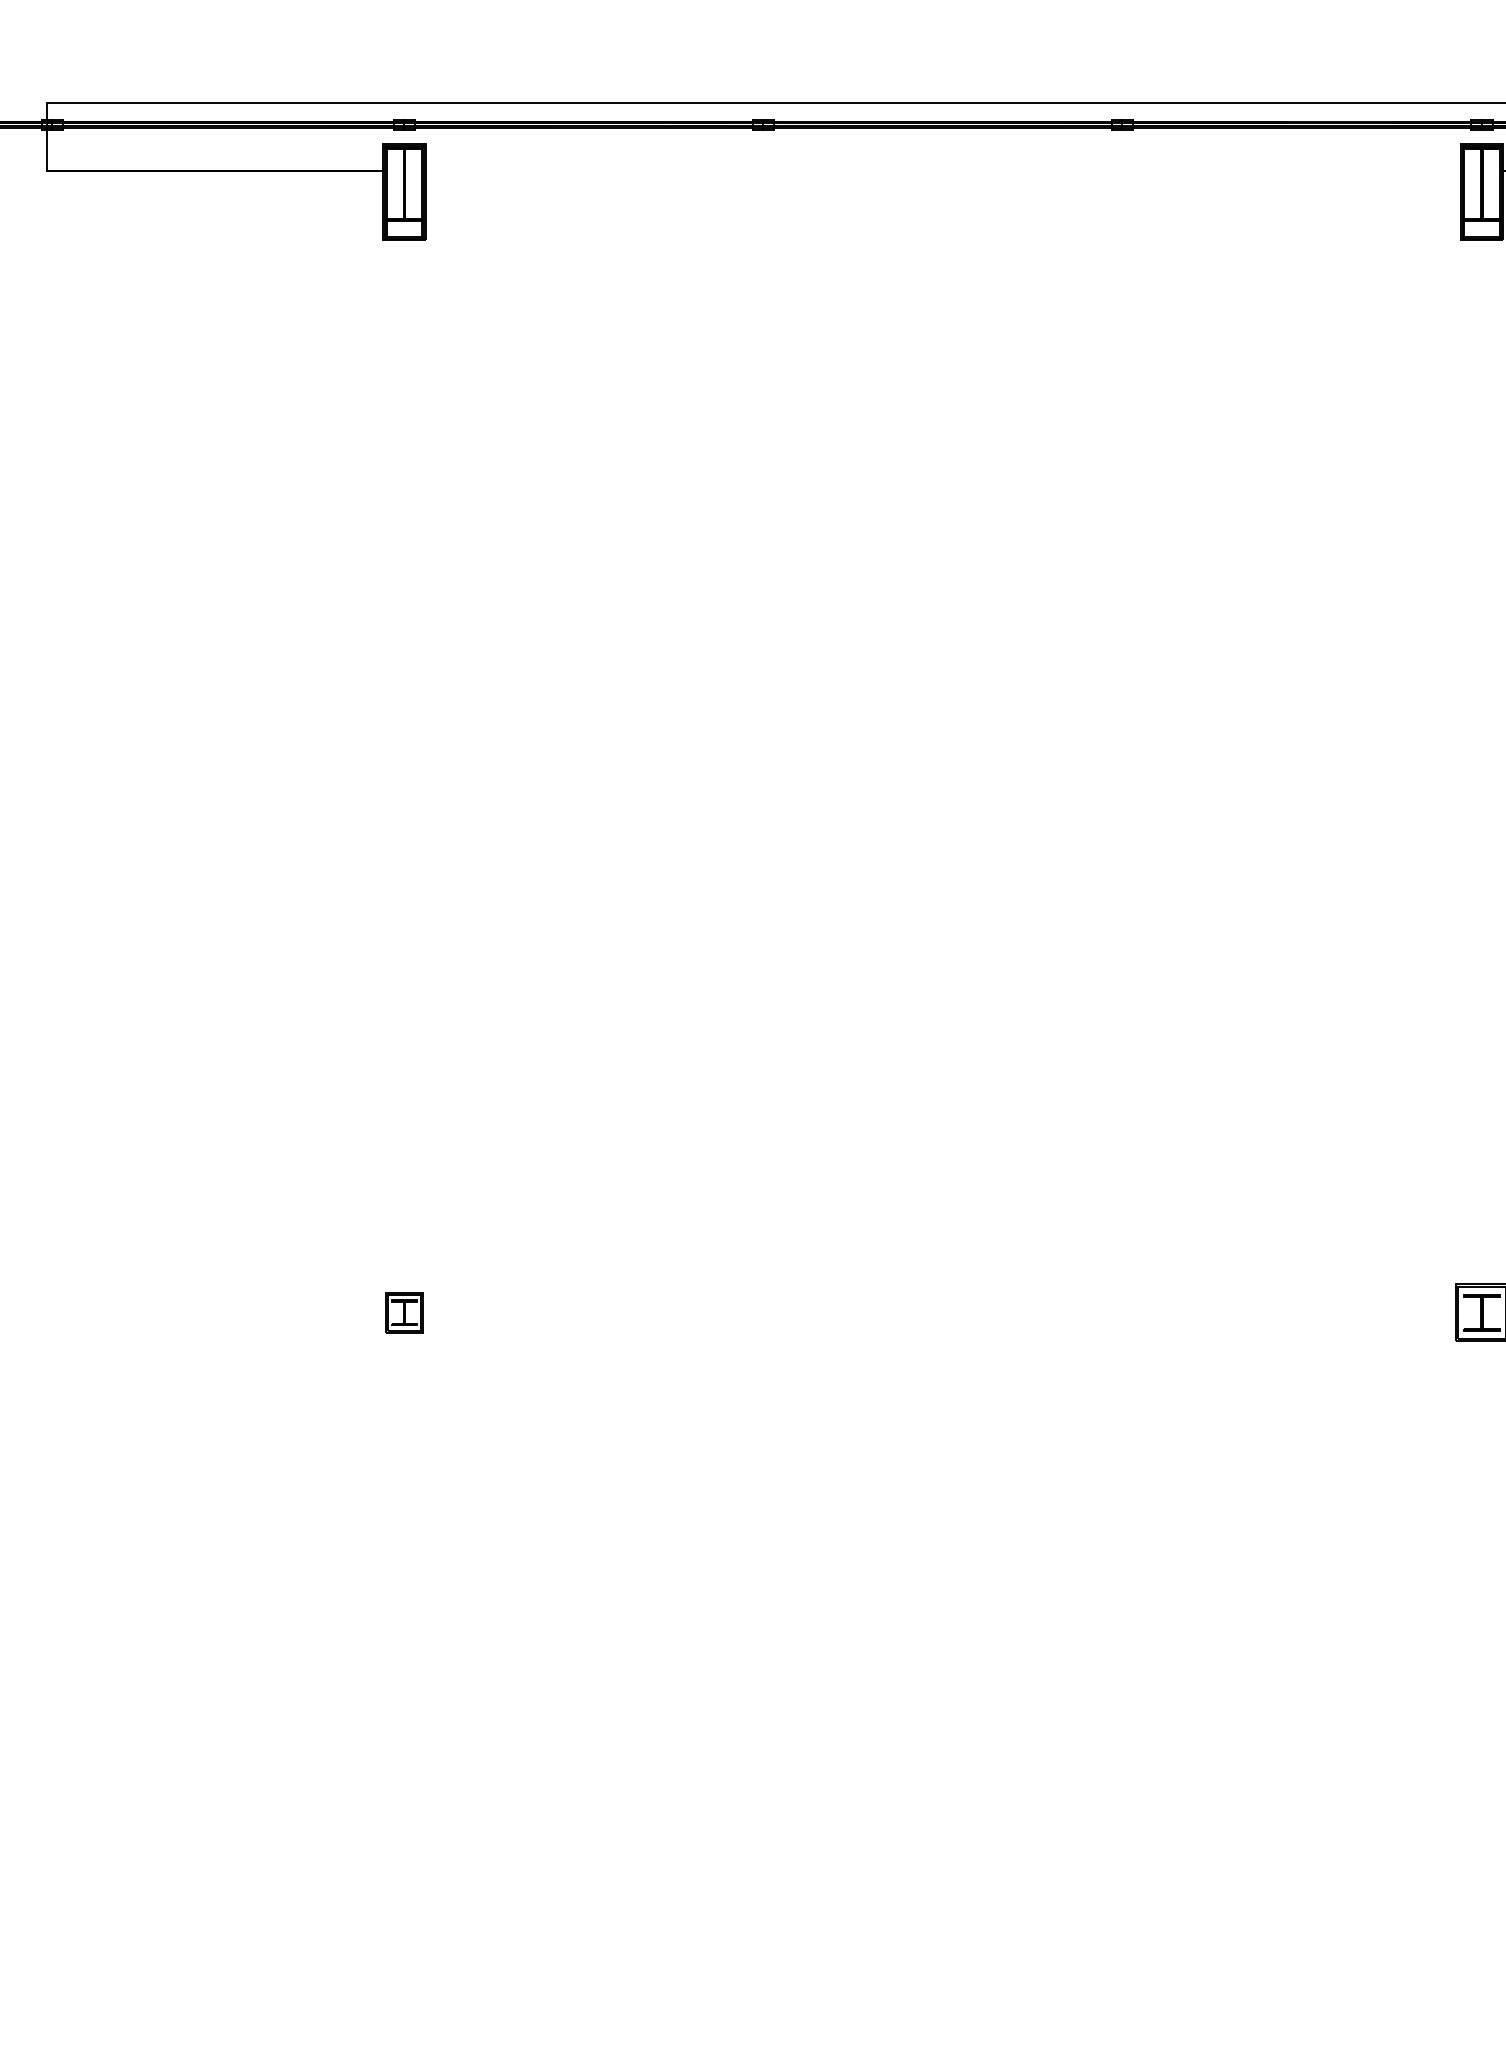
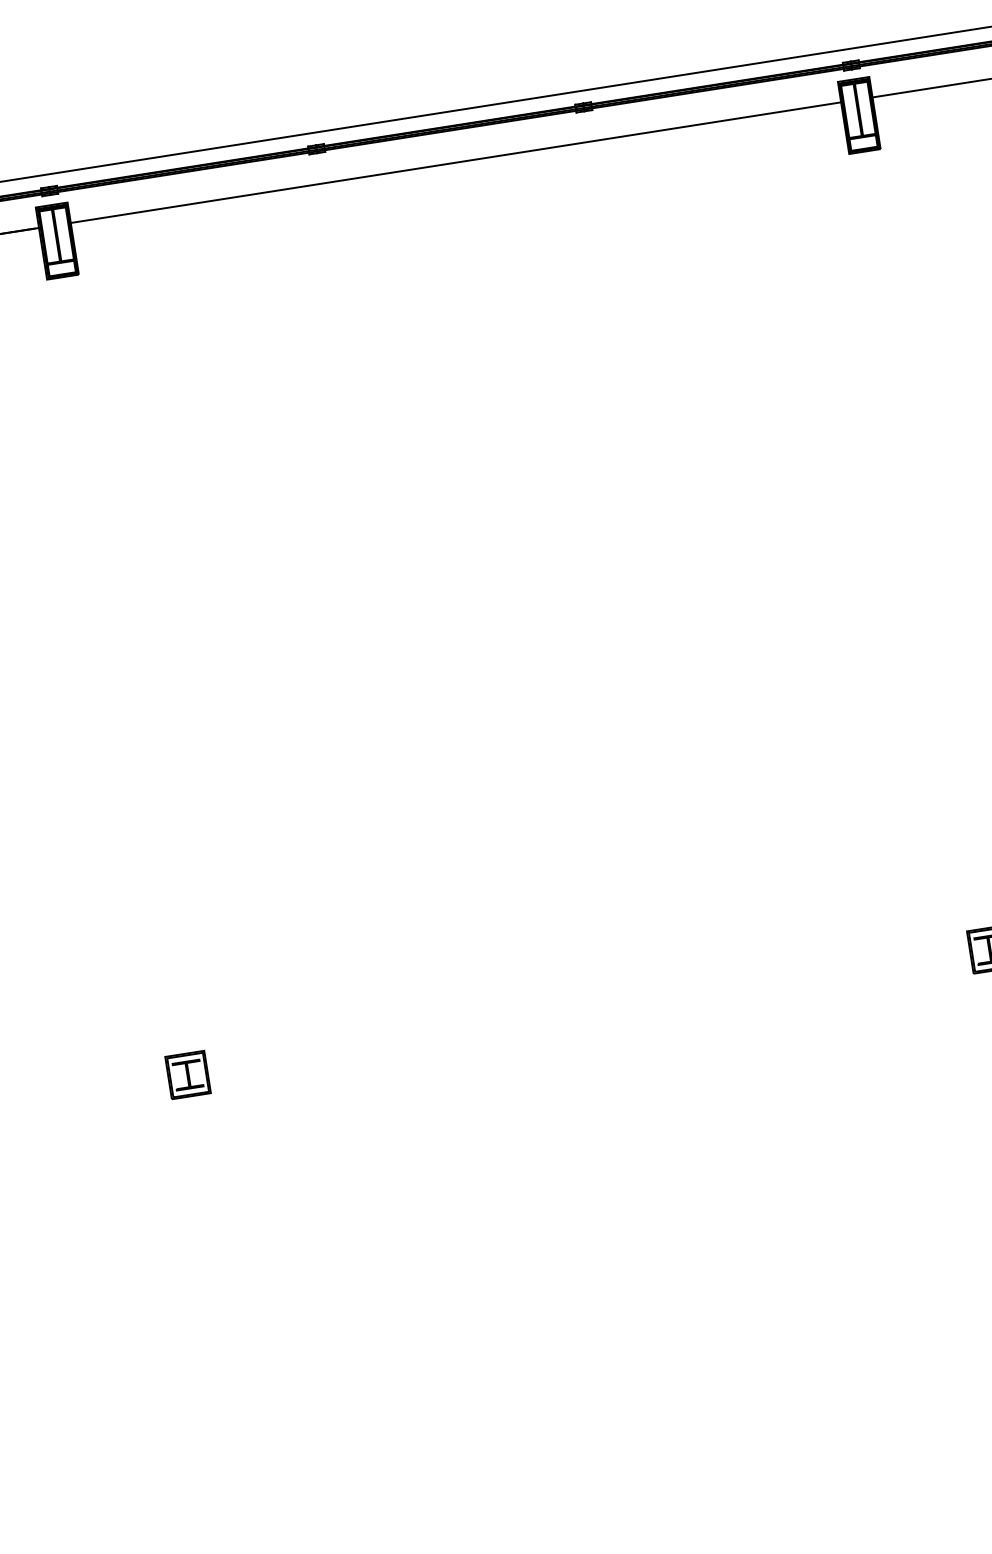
line: (942, 171) -> (455, 163), added
part: (404, 1312) -> (188, 1074), size x1.43

